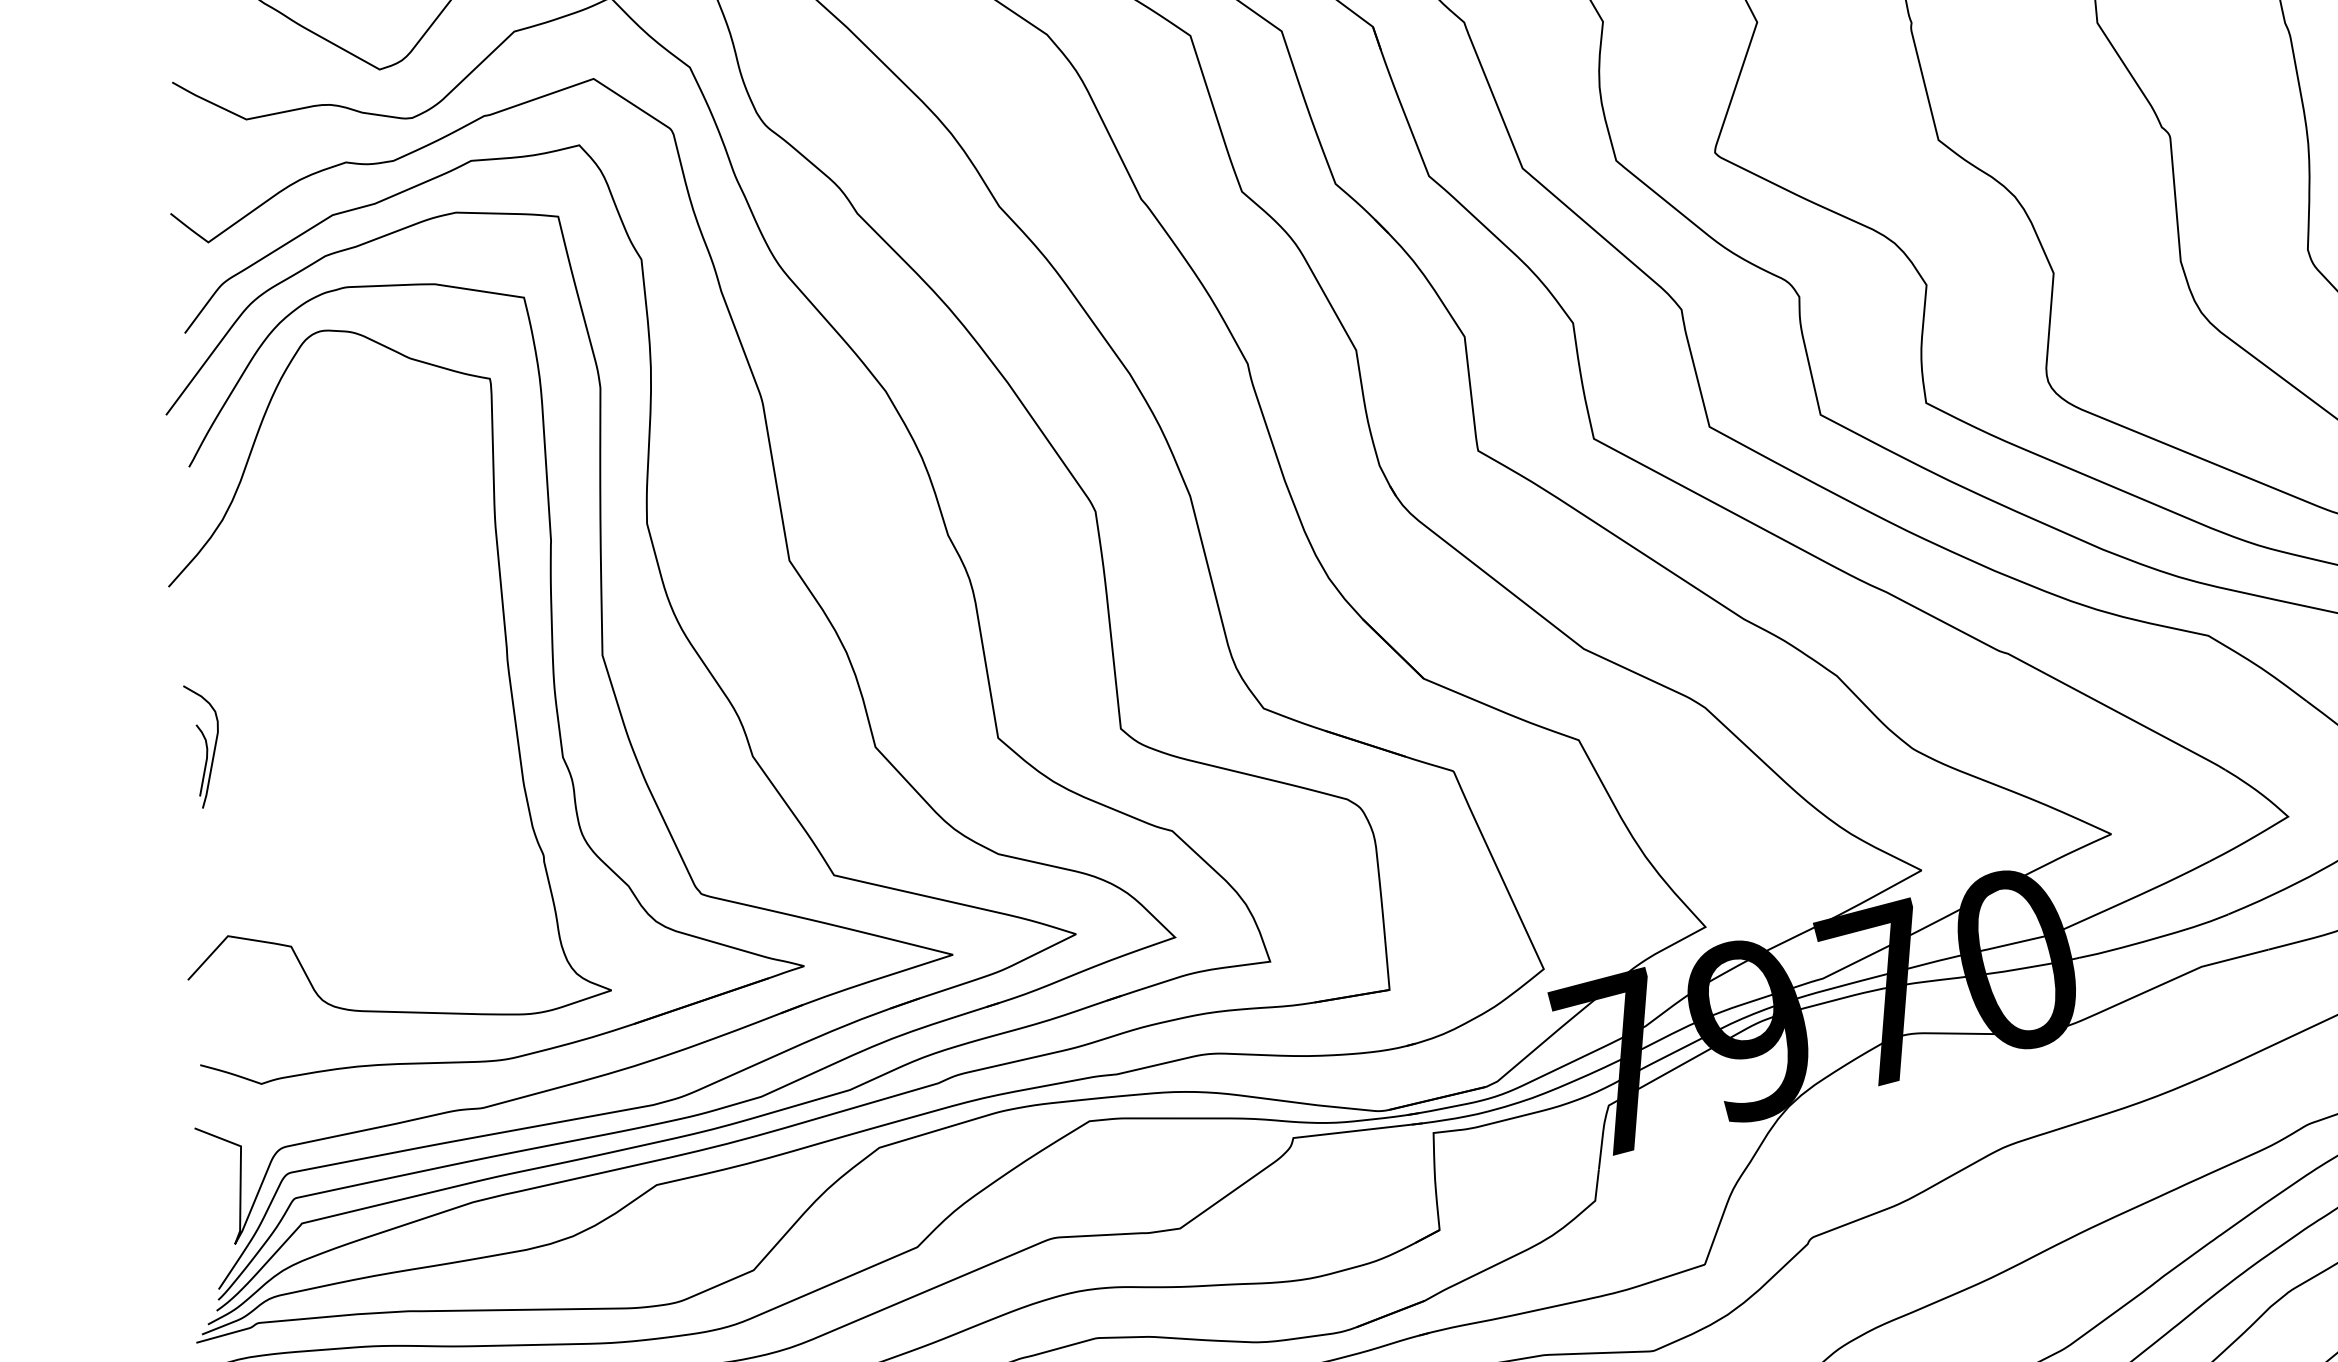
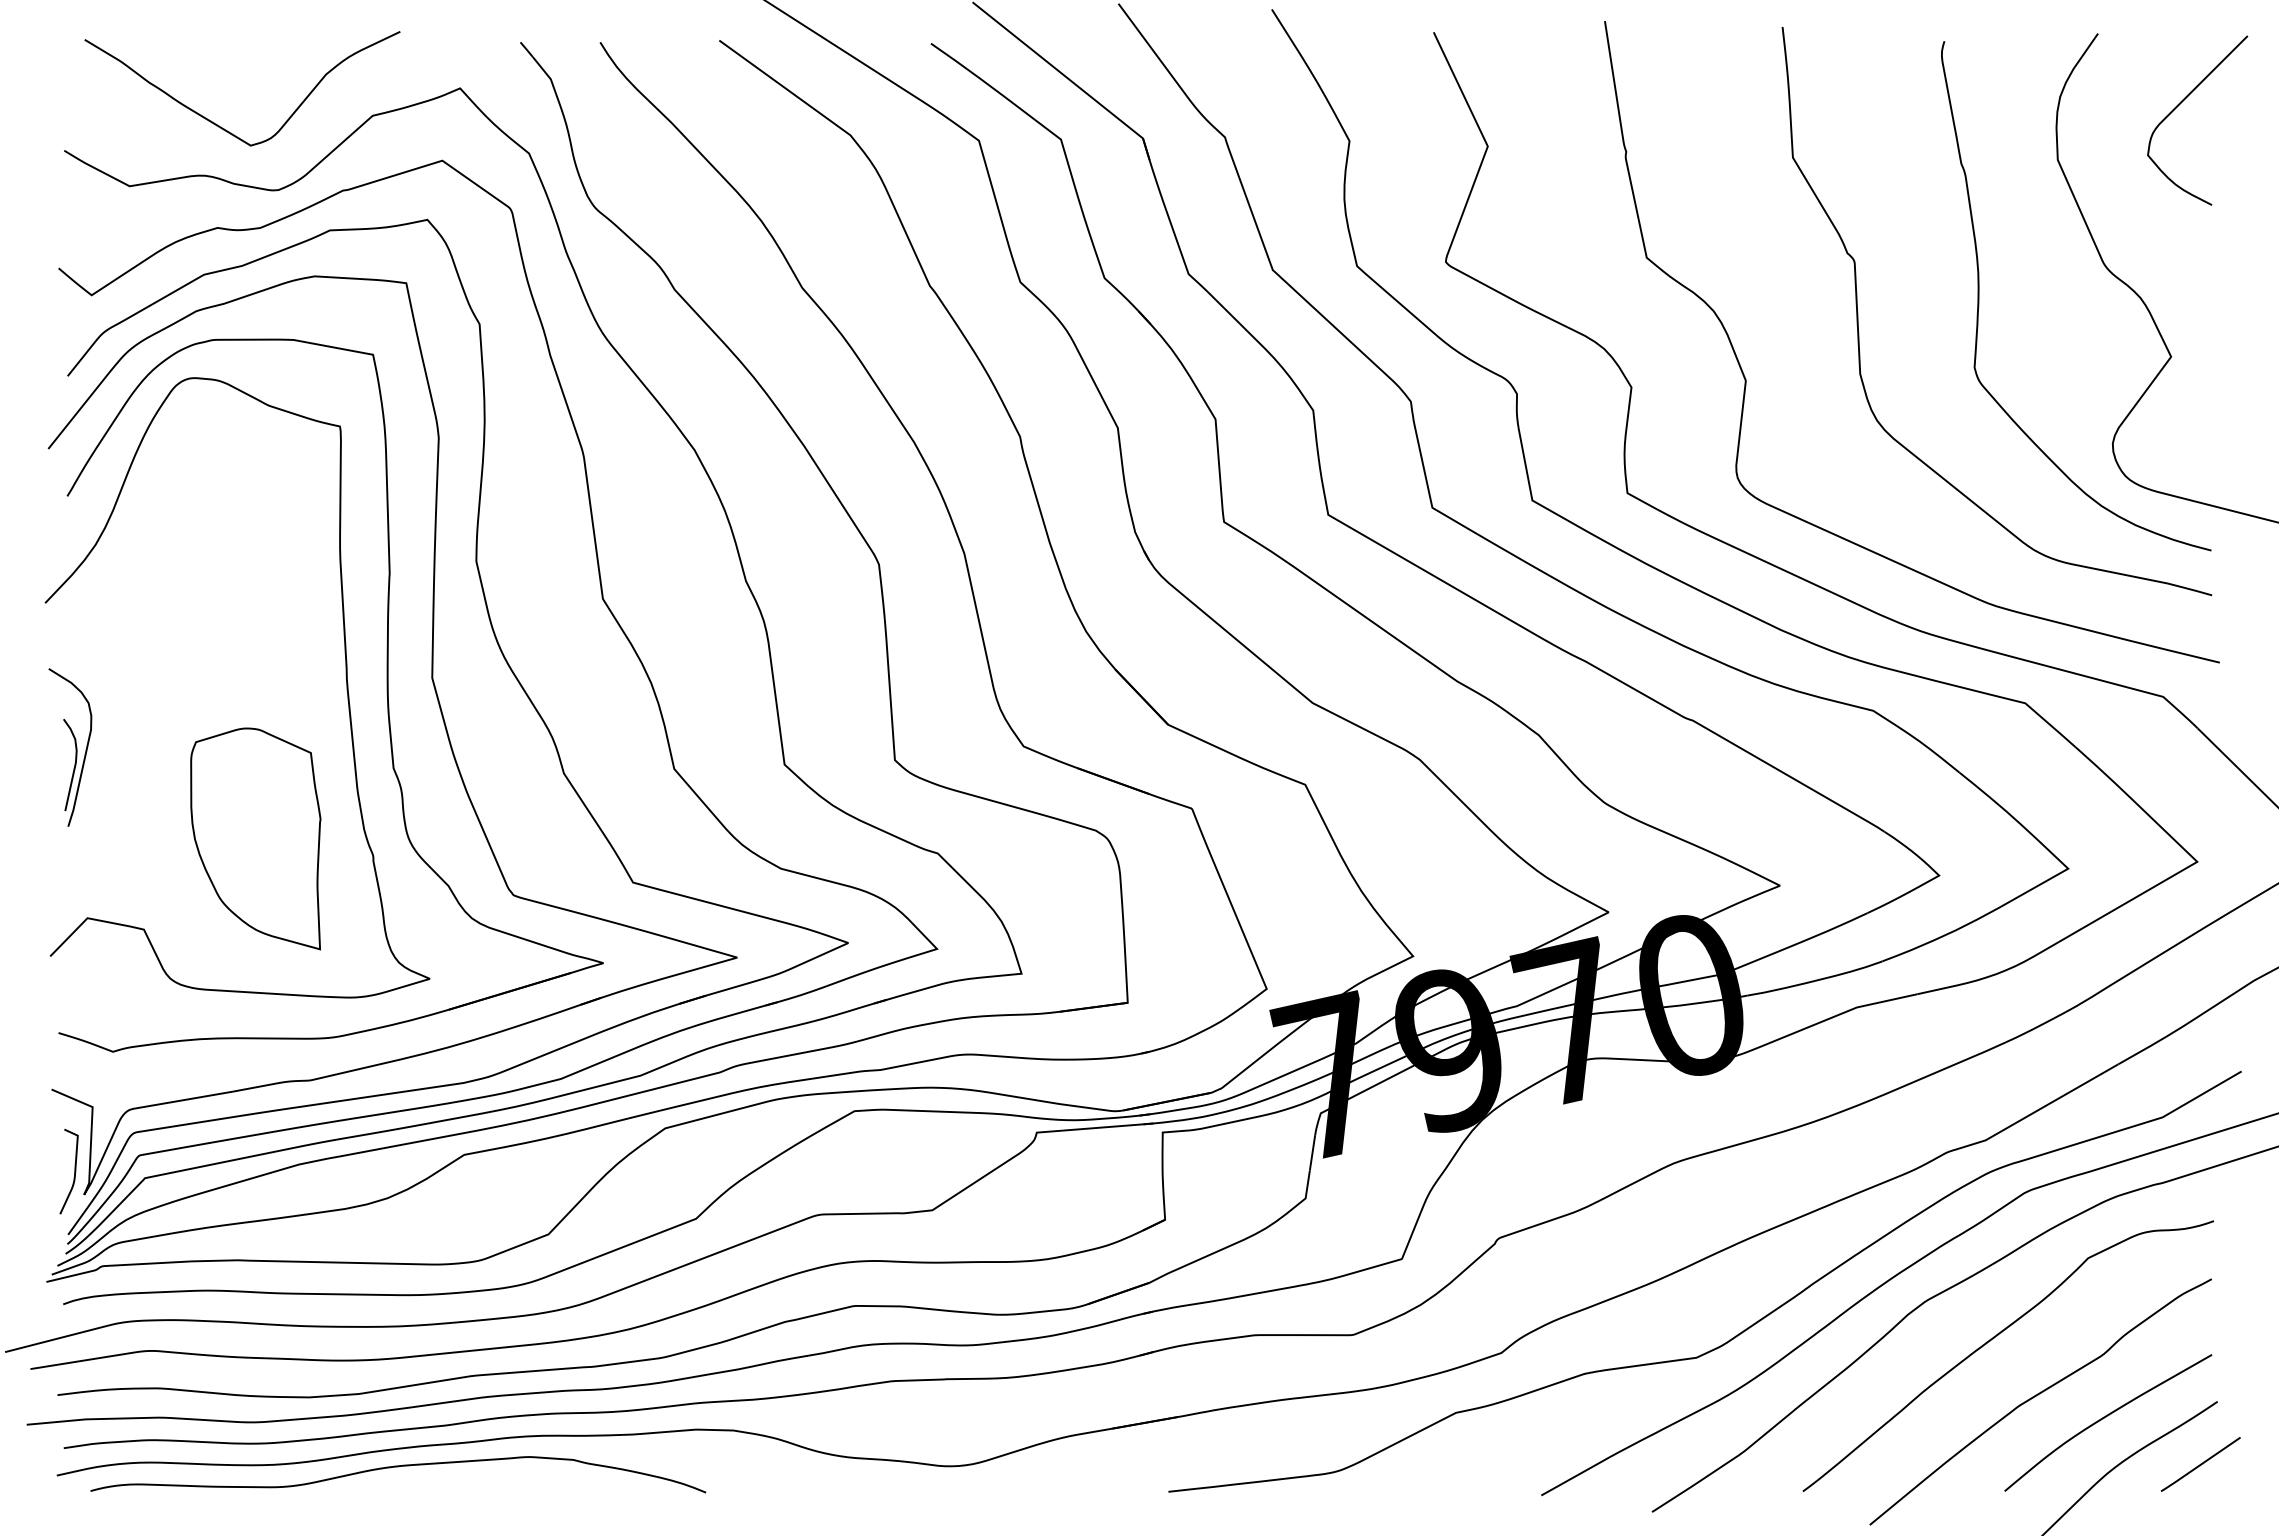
part: (202, 746) -> (70, 747), size x1.43
part: (411, 840) -> (255, 838), added
curve: (223, 1218) -> (74, 1171), added

